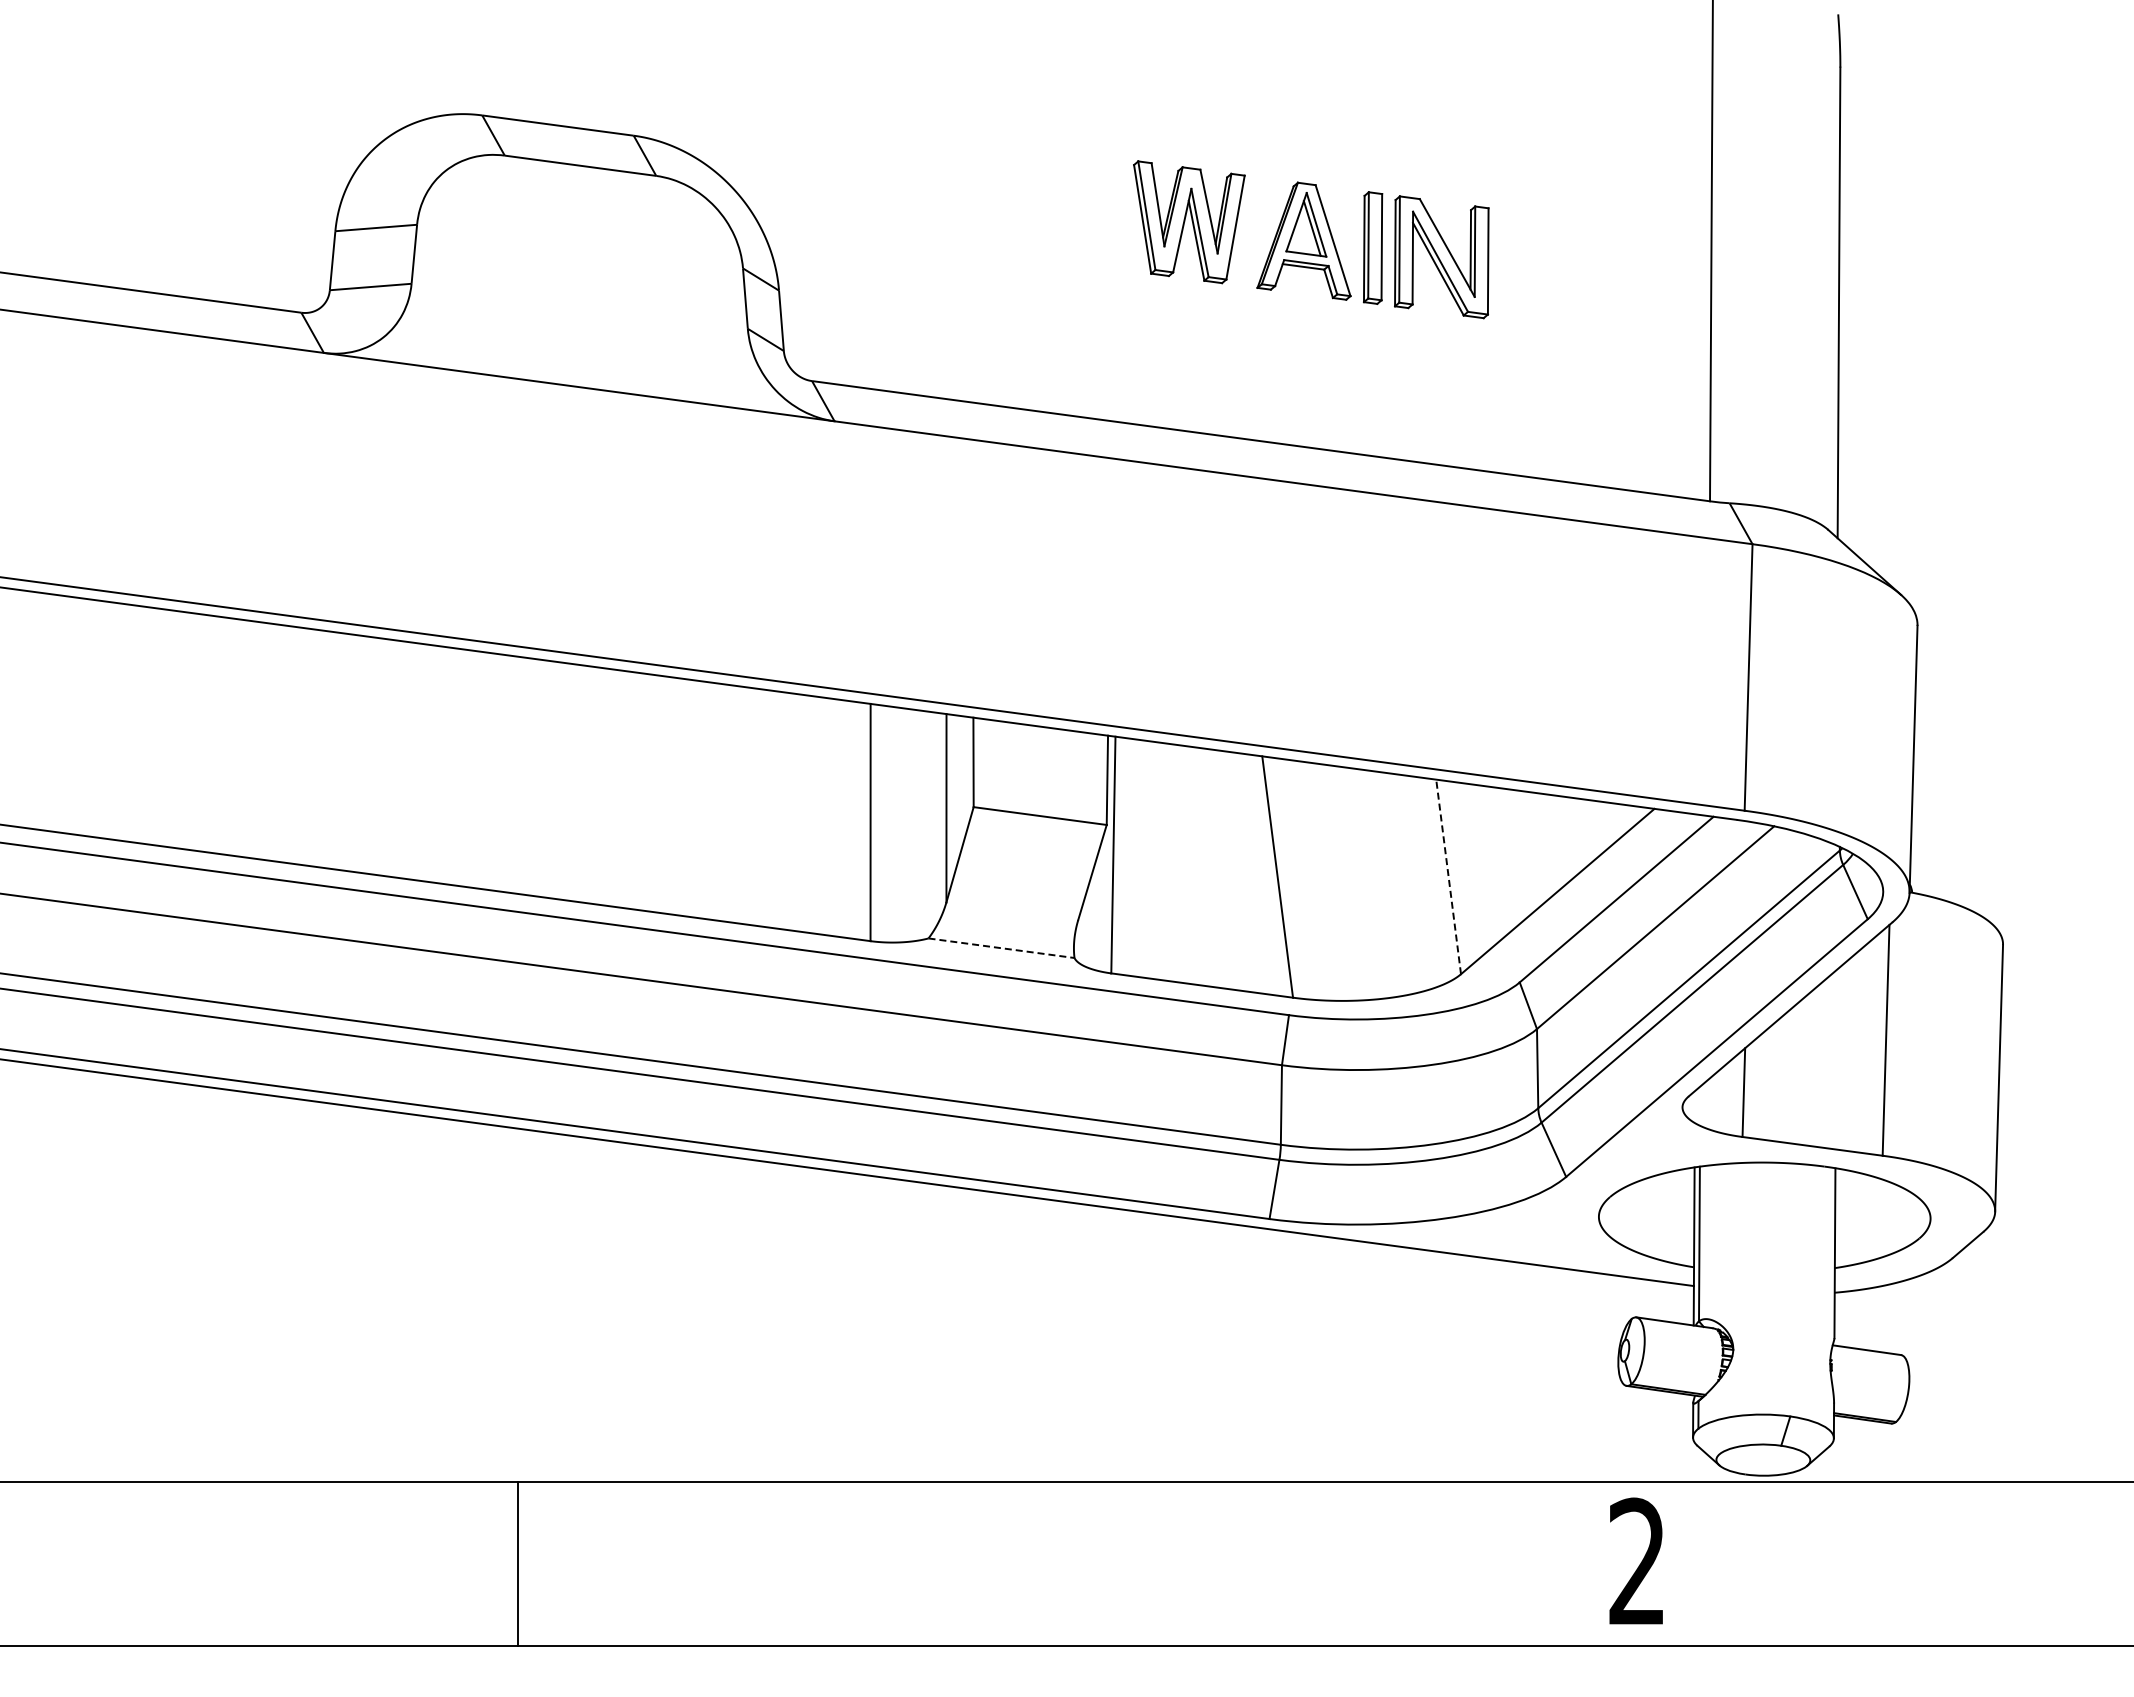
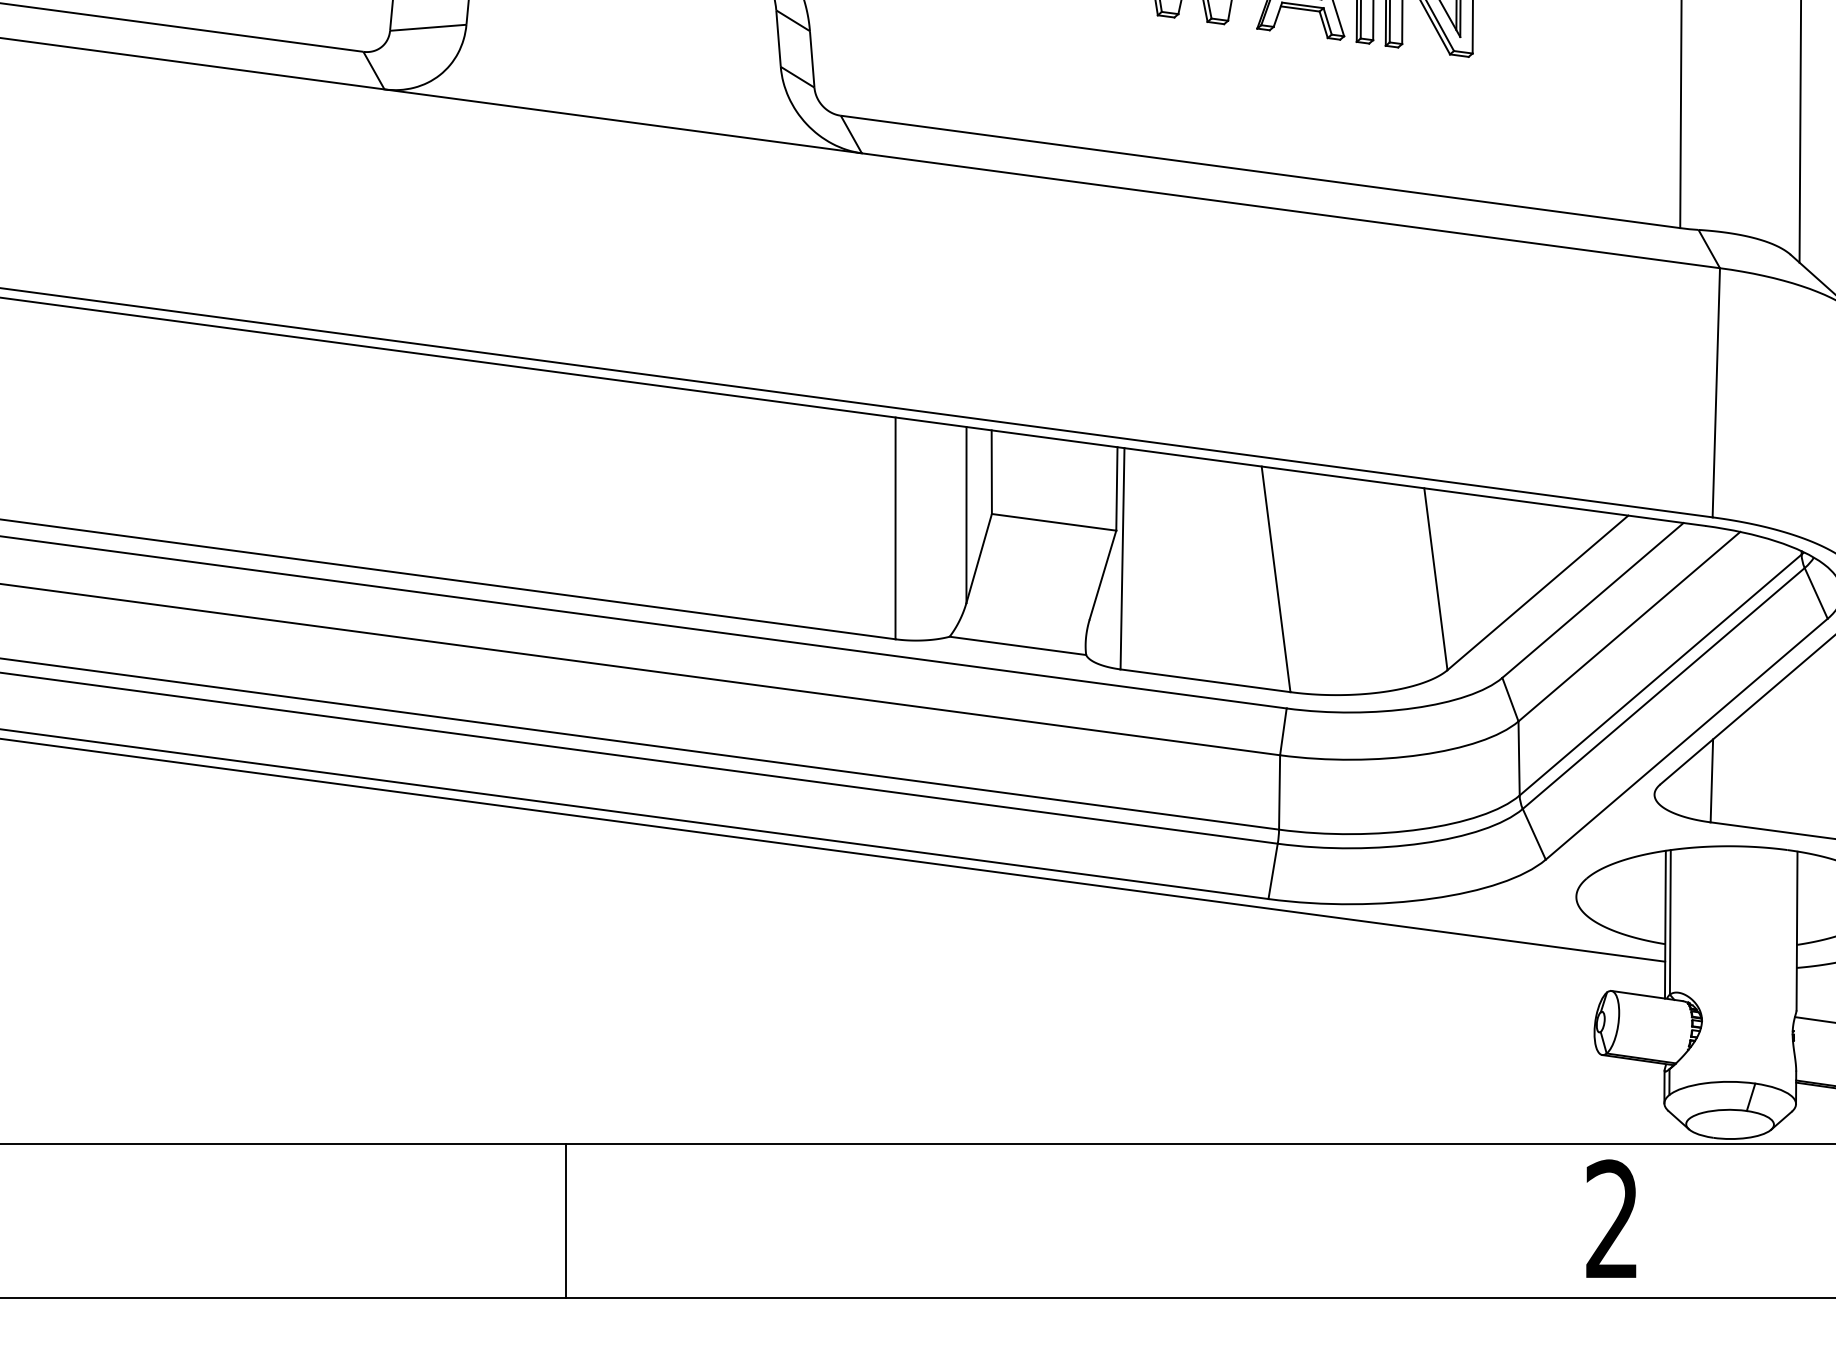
line: (1448, 876) -> (1435, 578), dashed -> solid
line: (1001, 948) -> (1017, 646), dashed -> solid

